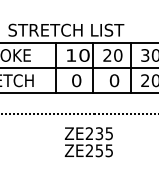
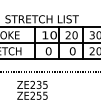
text: (88, 140) -> (32, 89), moved

